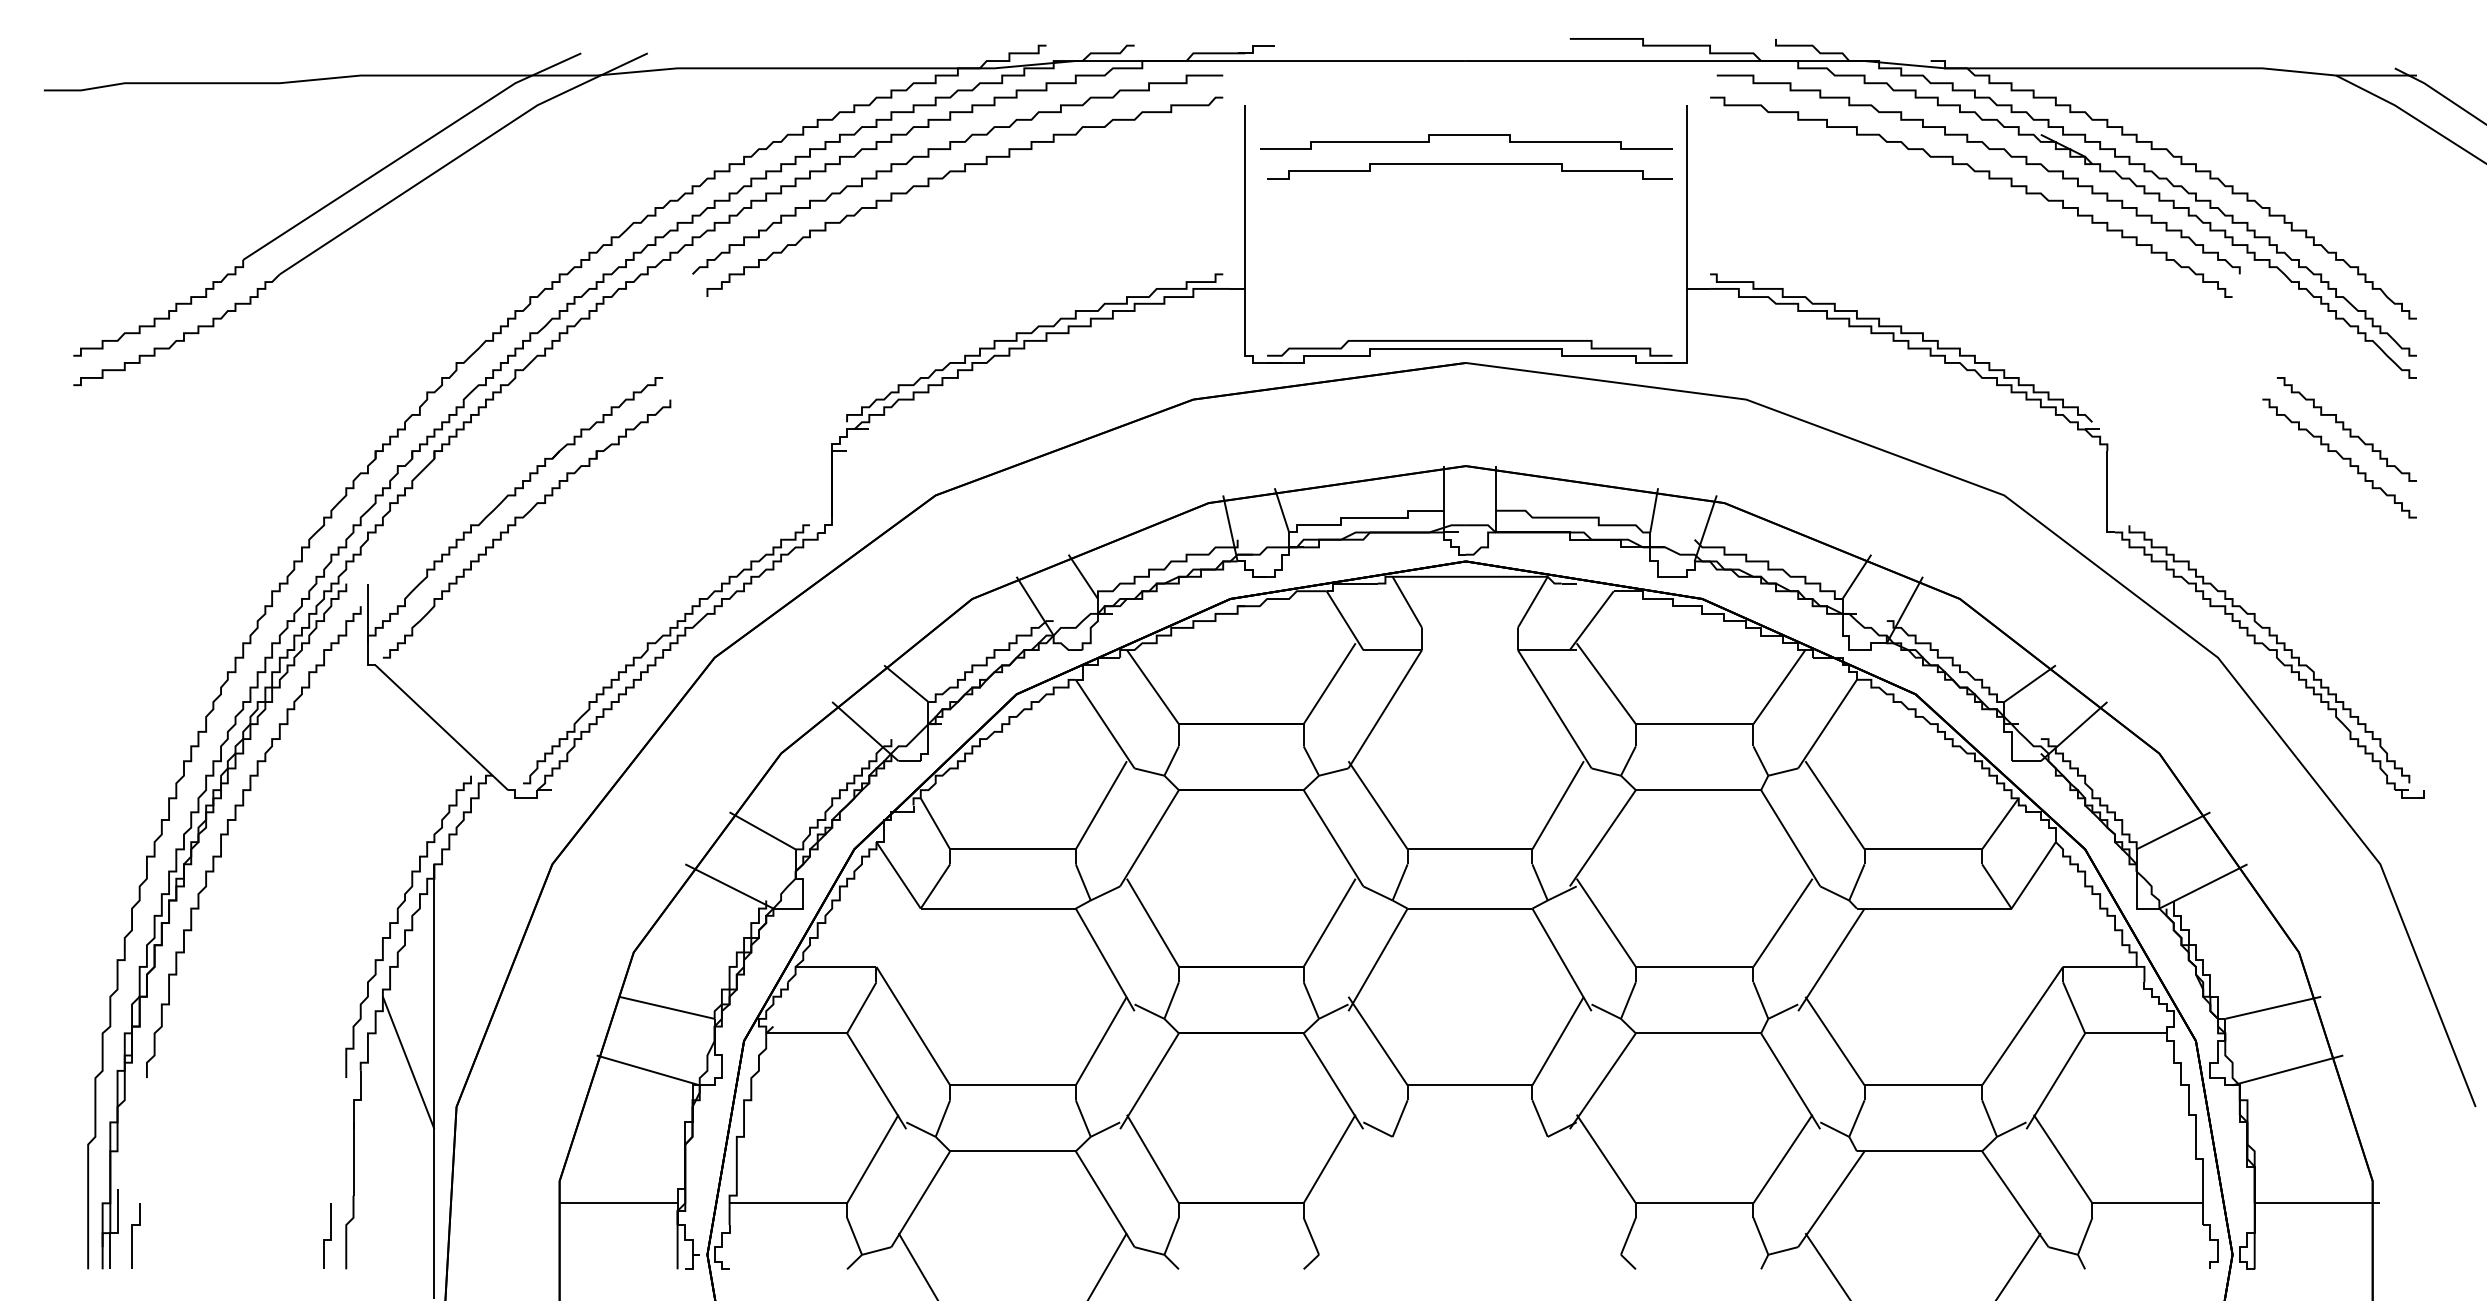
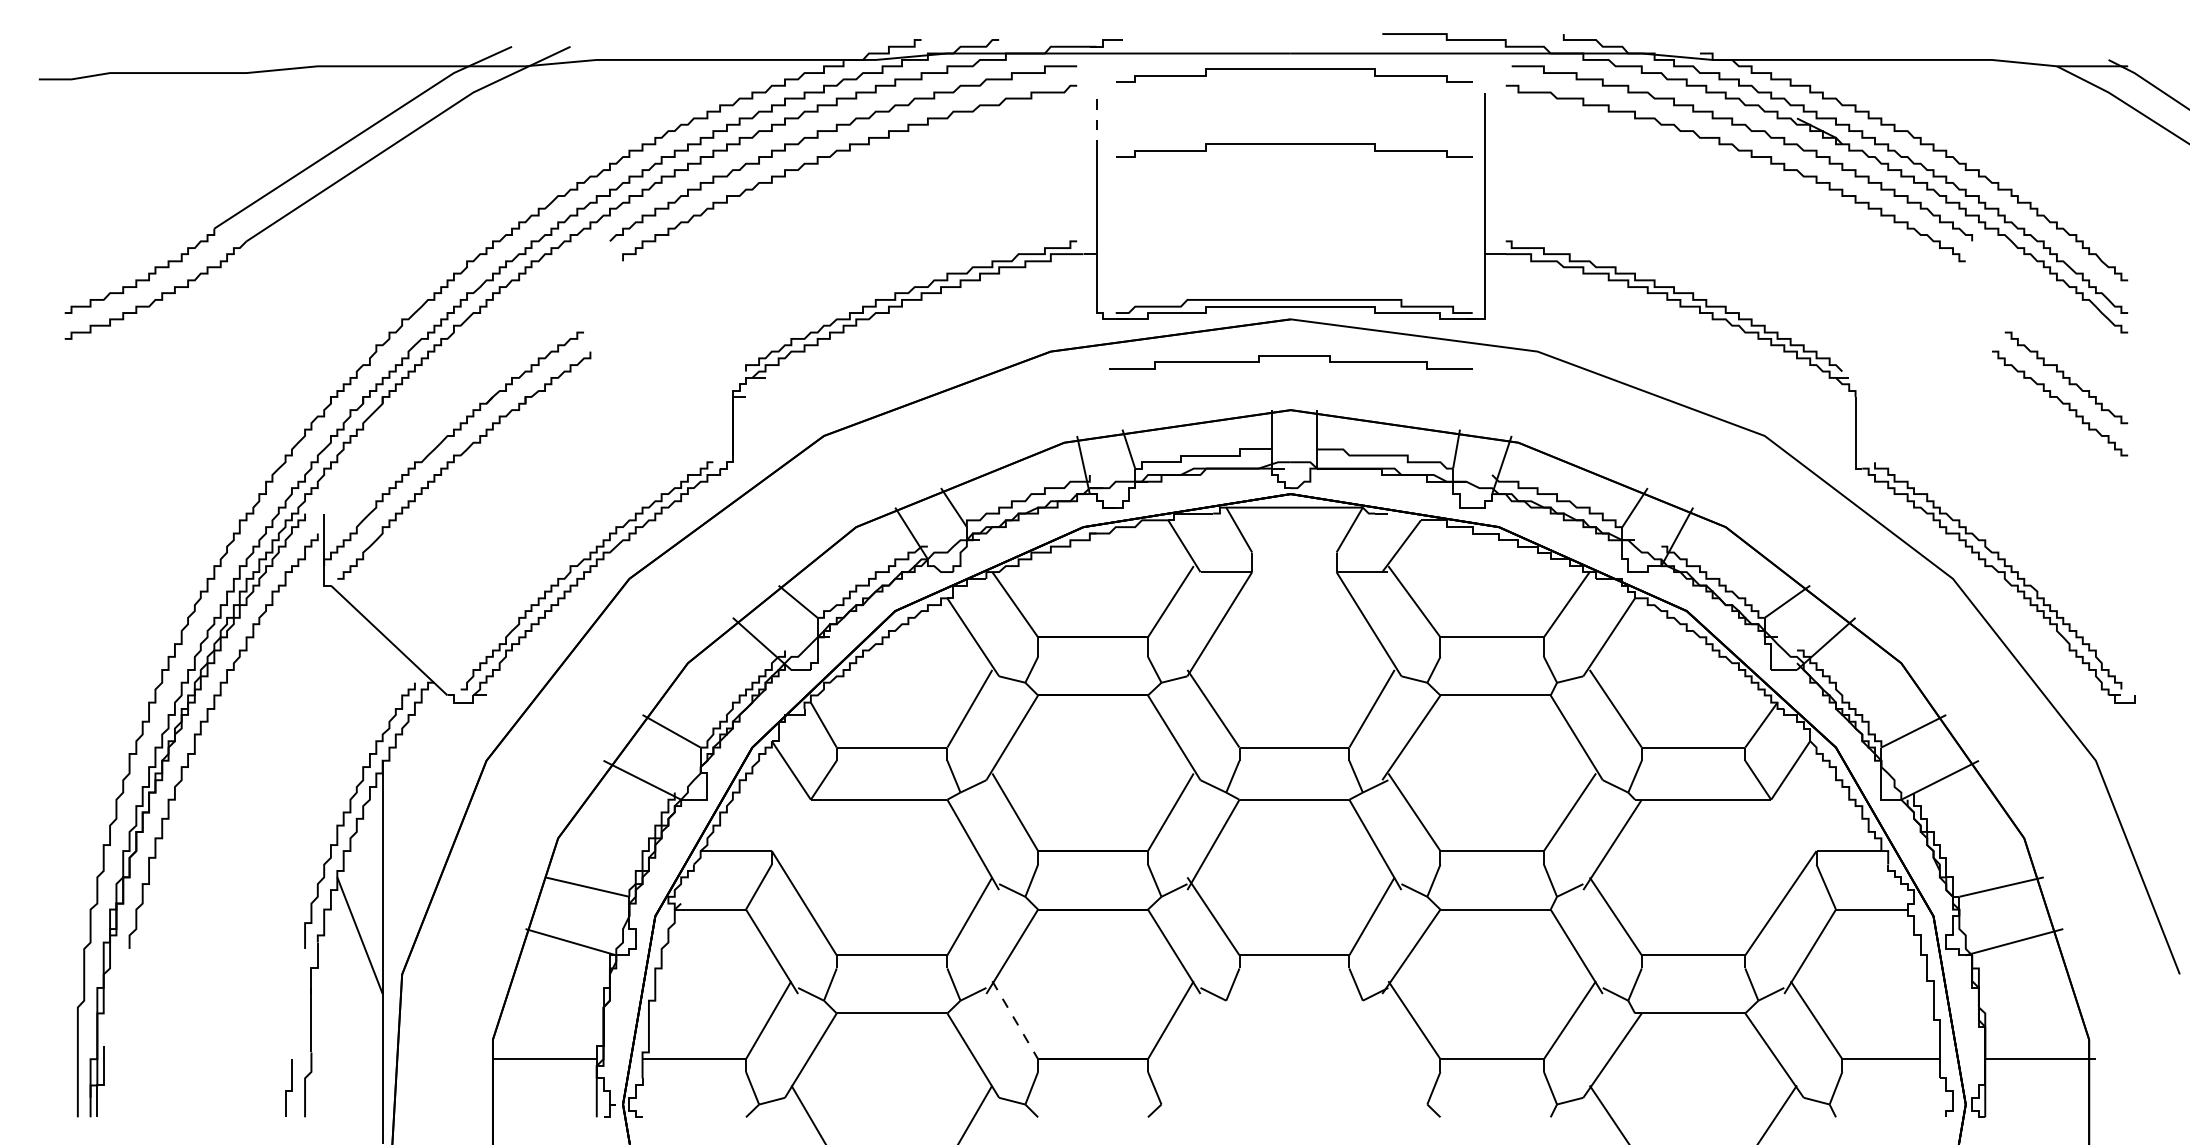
curve: (1469, 79) -> (1293, 69), added
curve: (1466, 135) -> (1291, 356), moved
line: (1245, 137) -> (1096, 120), solid -> dashed
line: (1153, 1159) -> (1015, 1020), solid -> dashed
curve: (132, 1235) -> (116, 1087), removed

